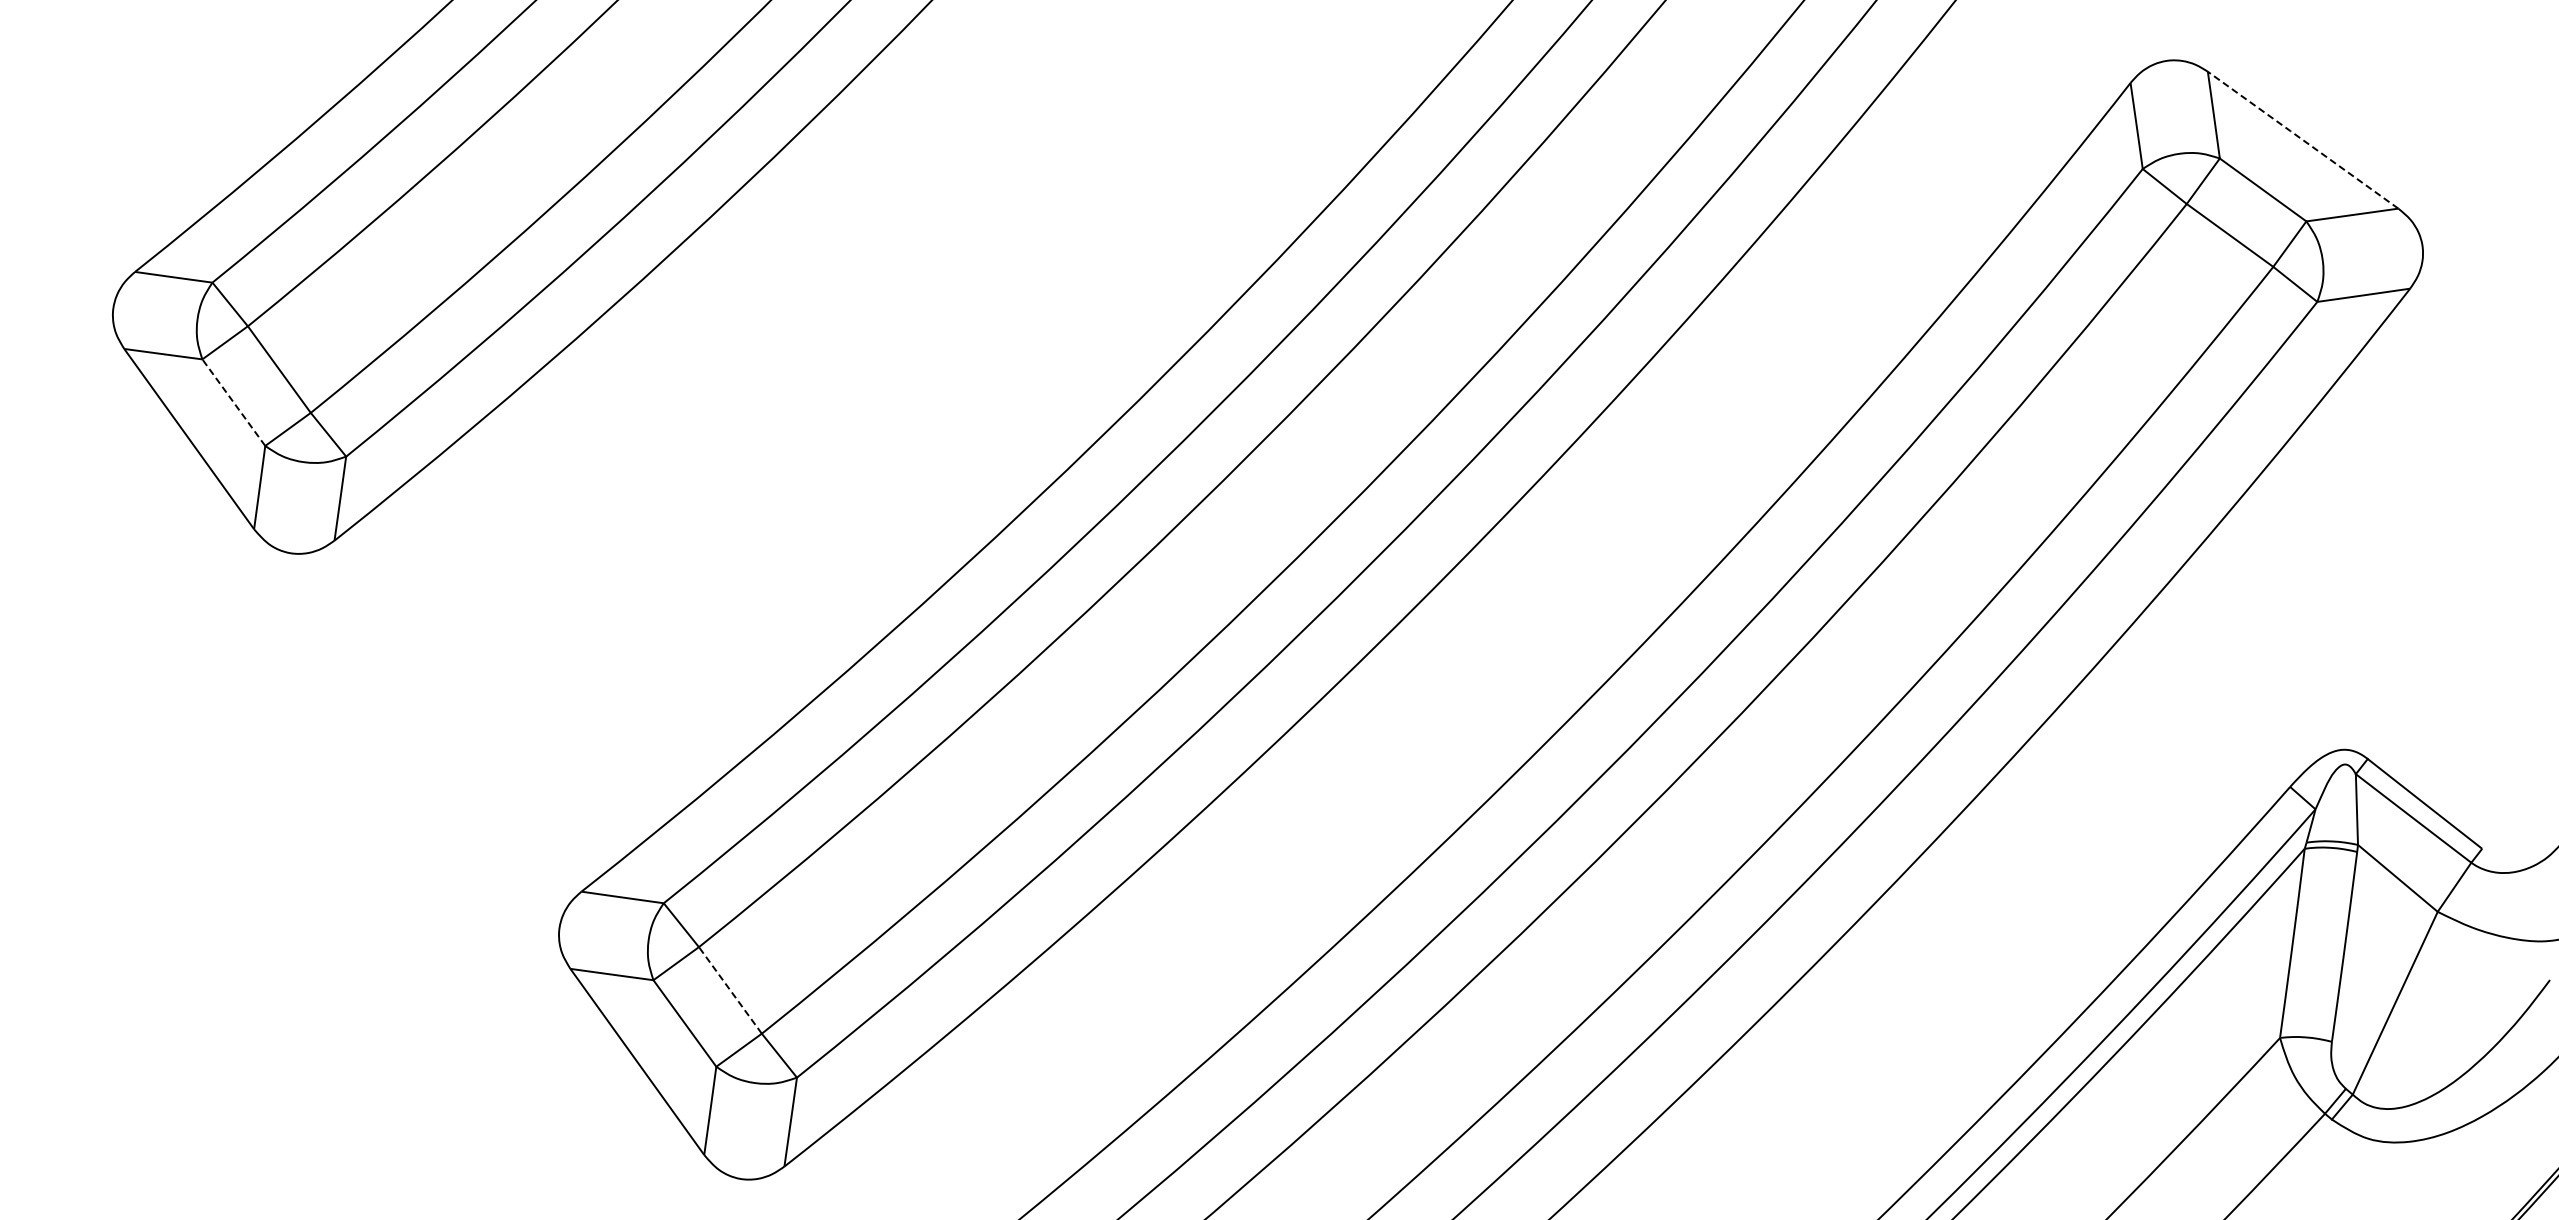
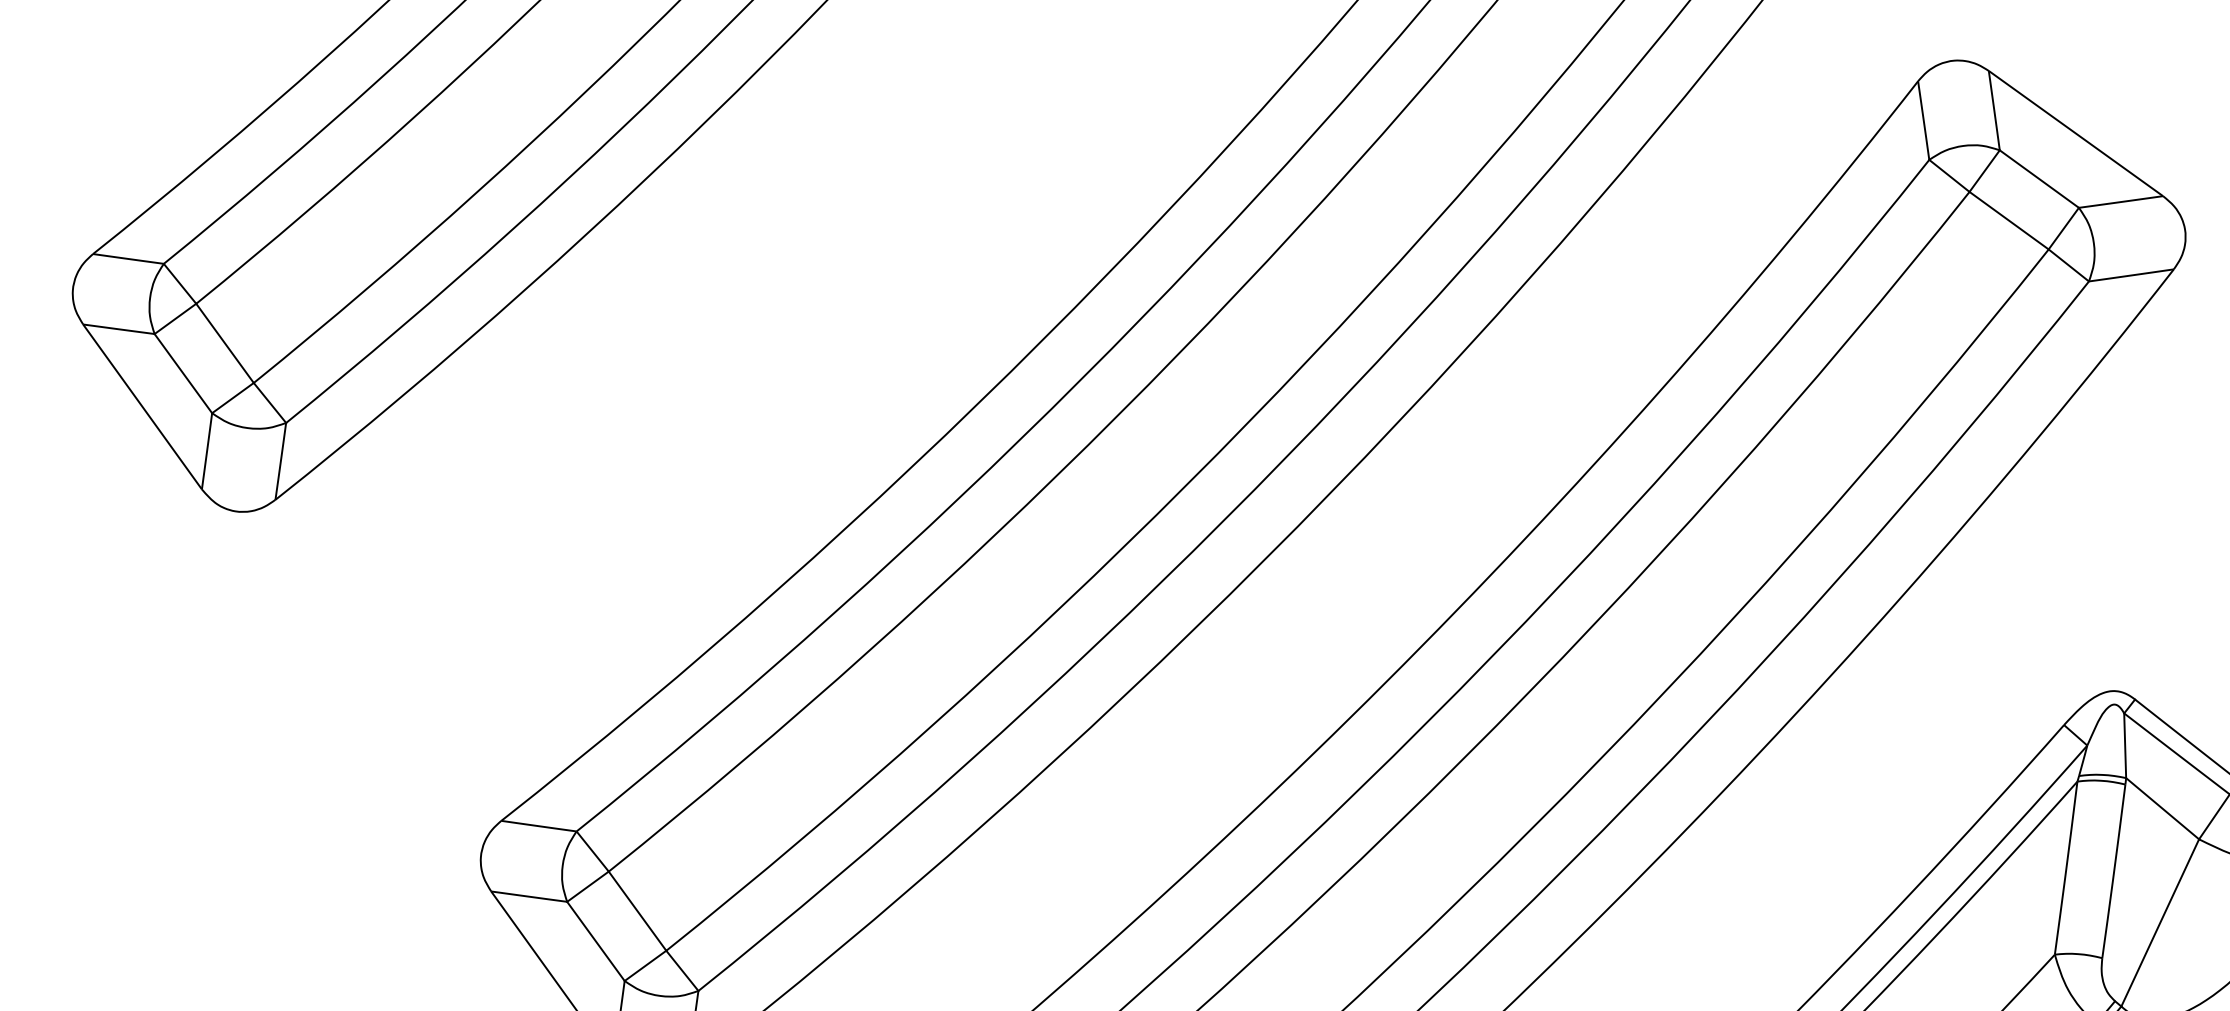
line: (2302, 139) -> (2075, 132), dashed -> solid
line: (233, 402) -> (183, 373), dashed -> solid
line: (730, 990) -> (637, 911), dashed -> solid

